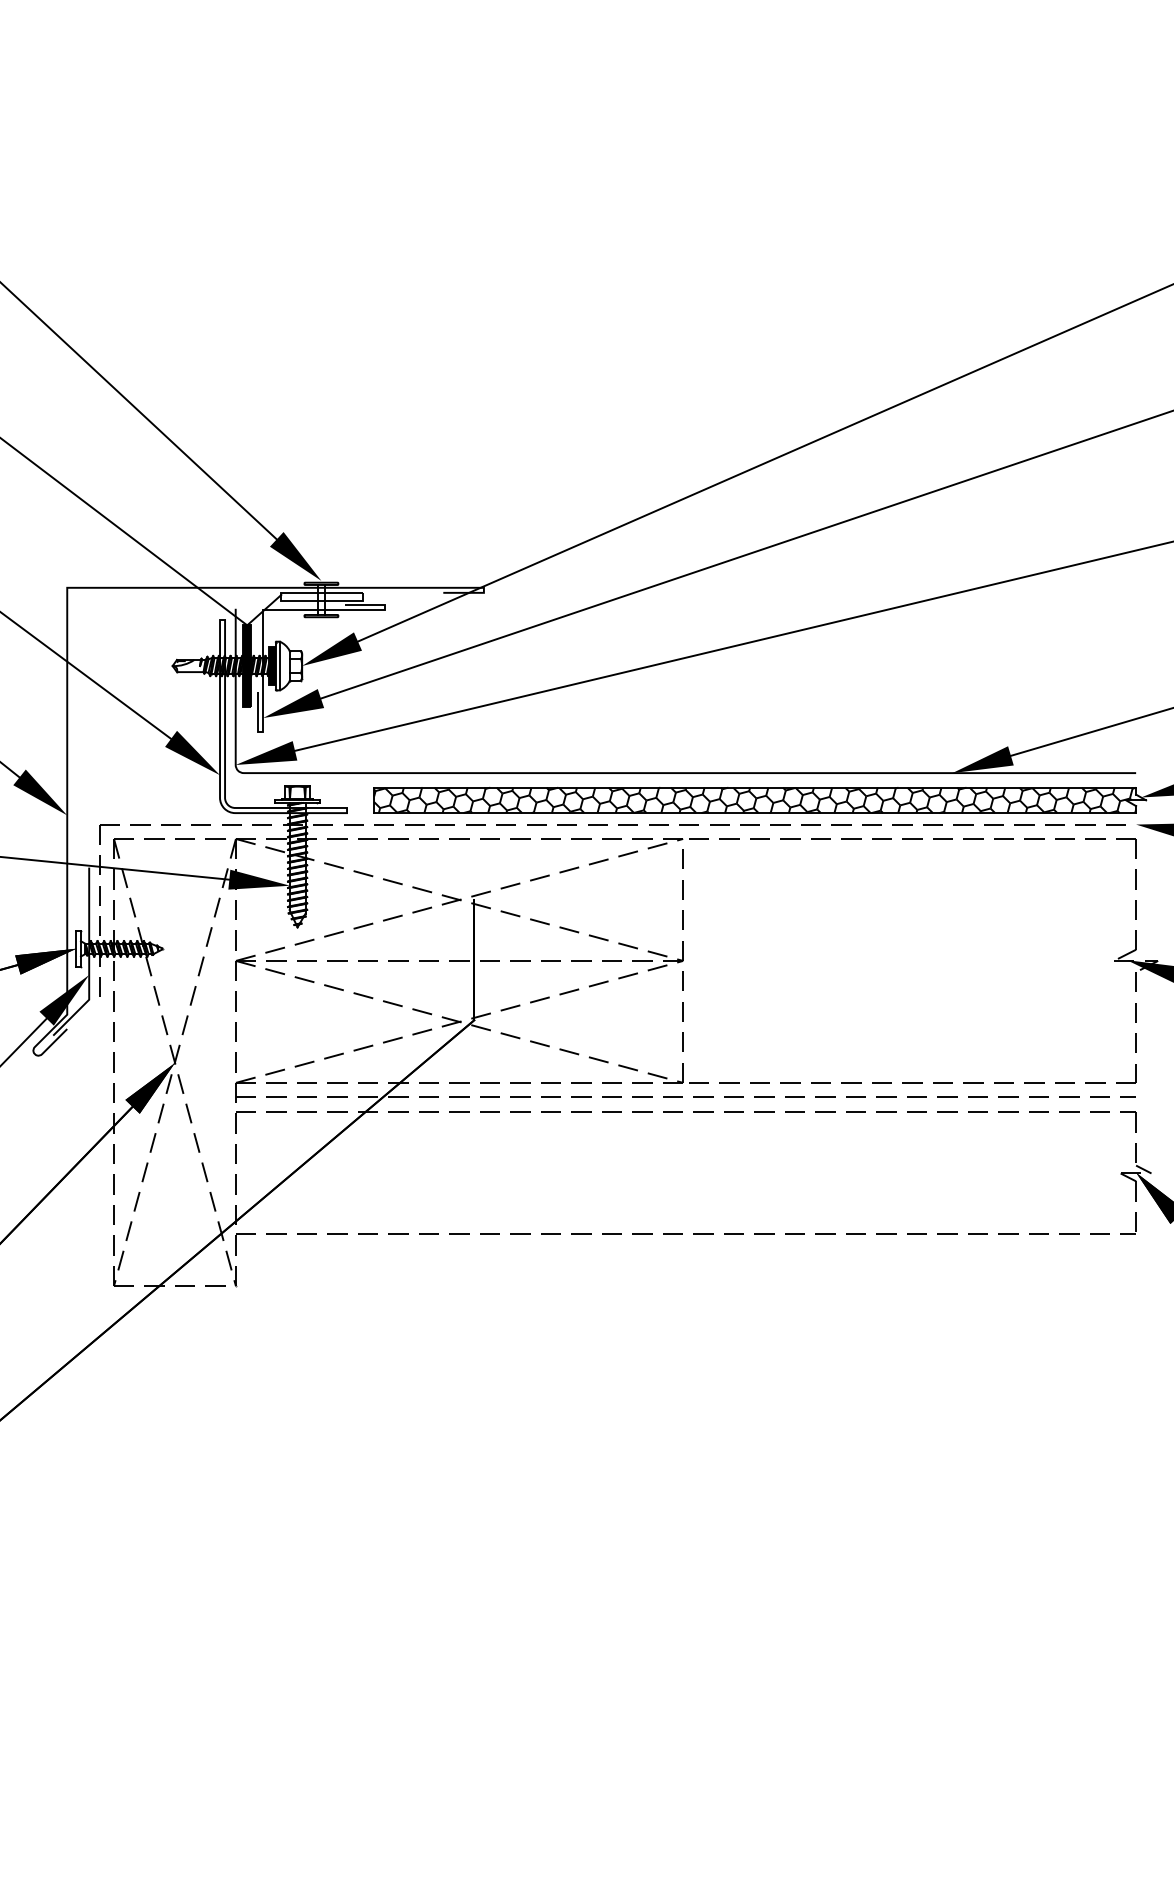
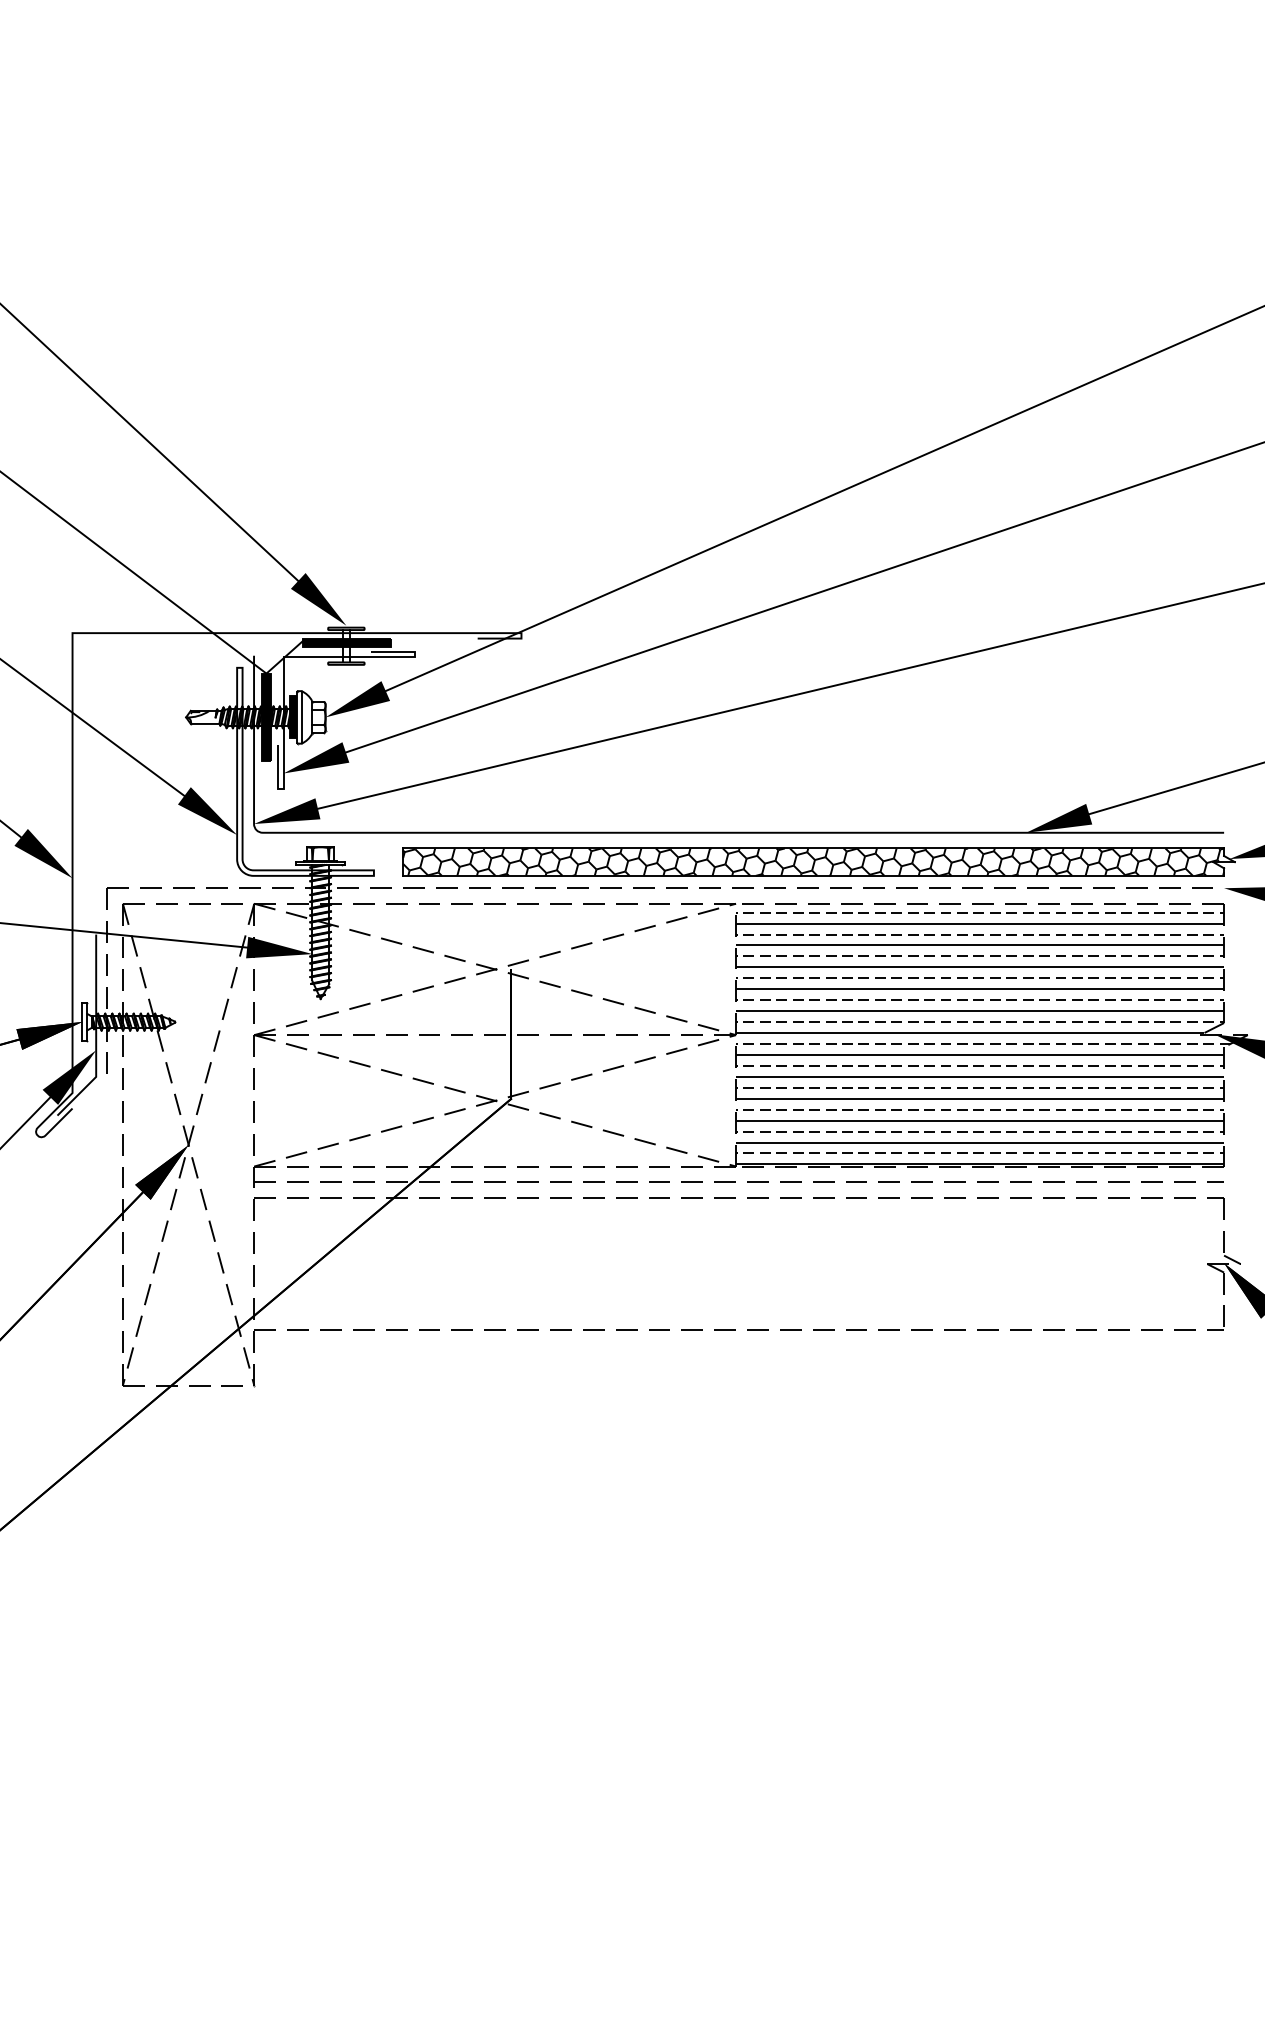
fill: (321, 596) -> (346, 642), added
hatch: (912, 964) -> (983, 1038), added

